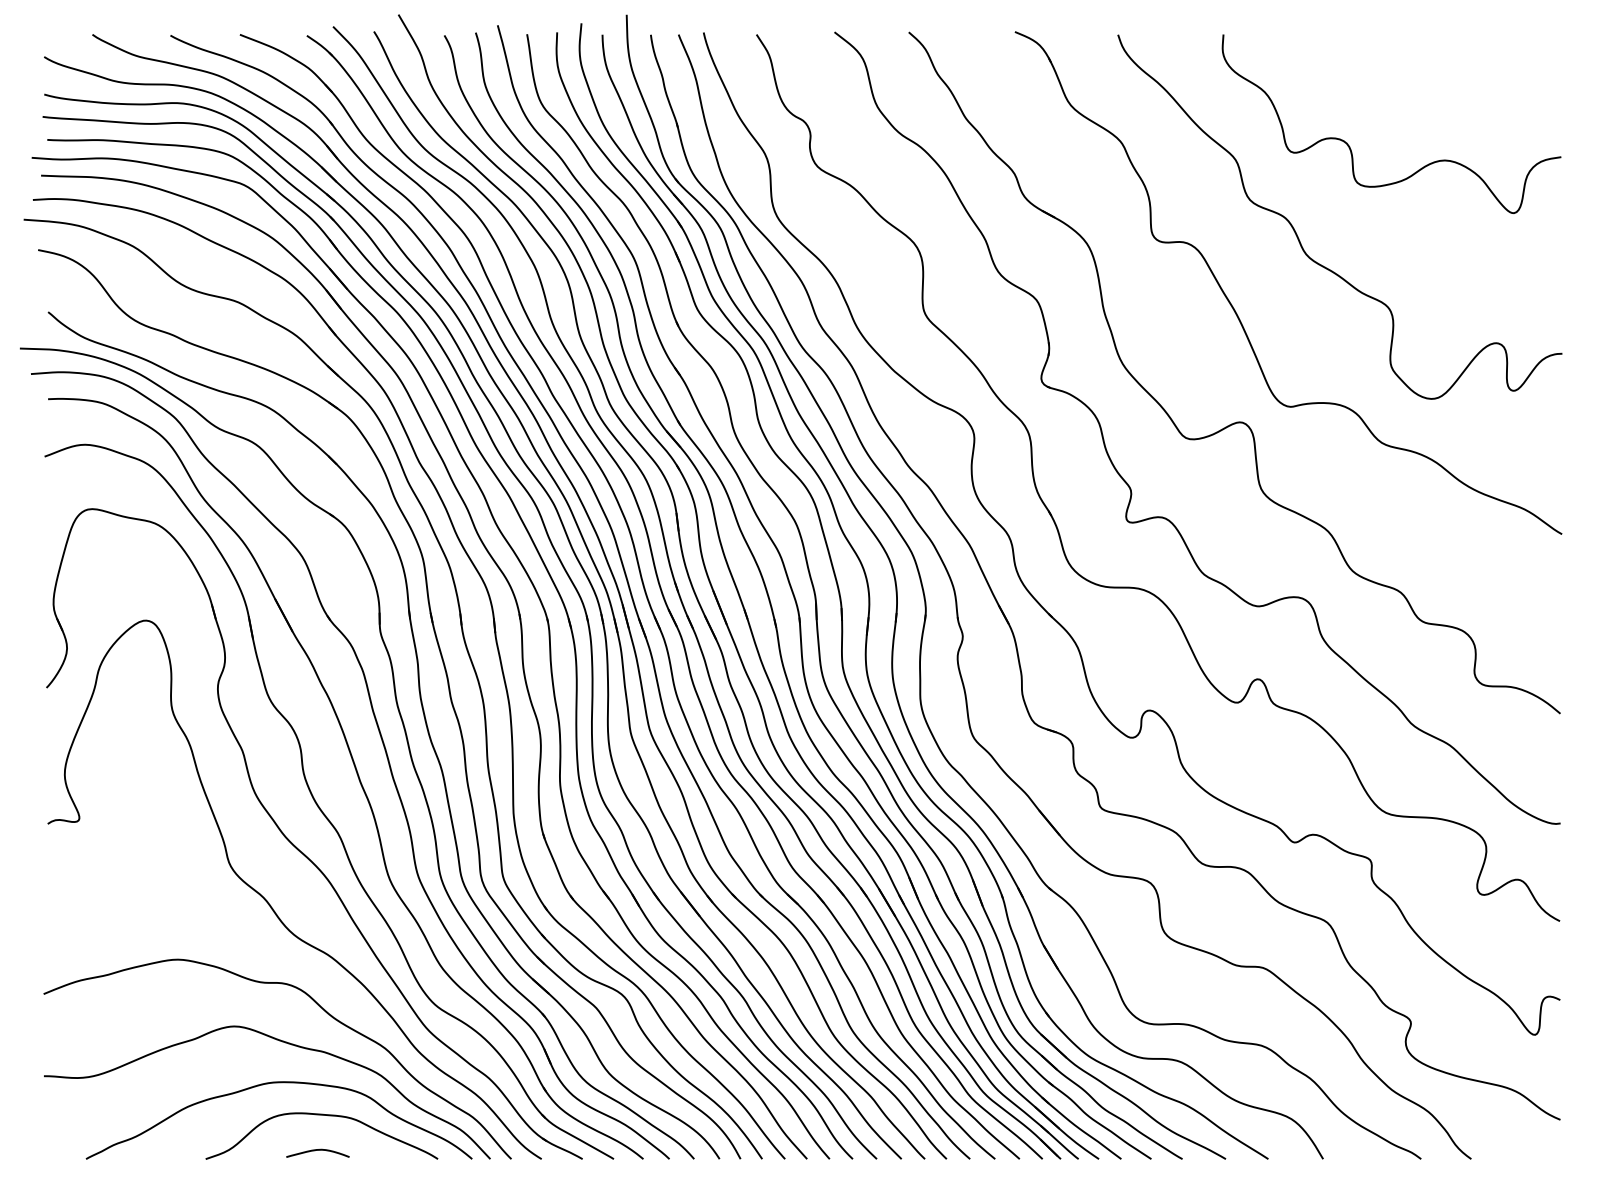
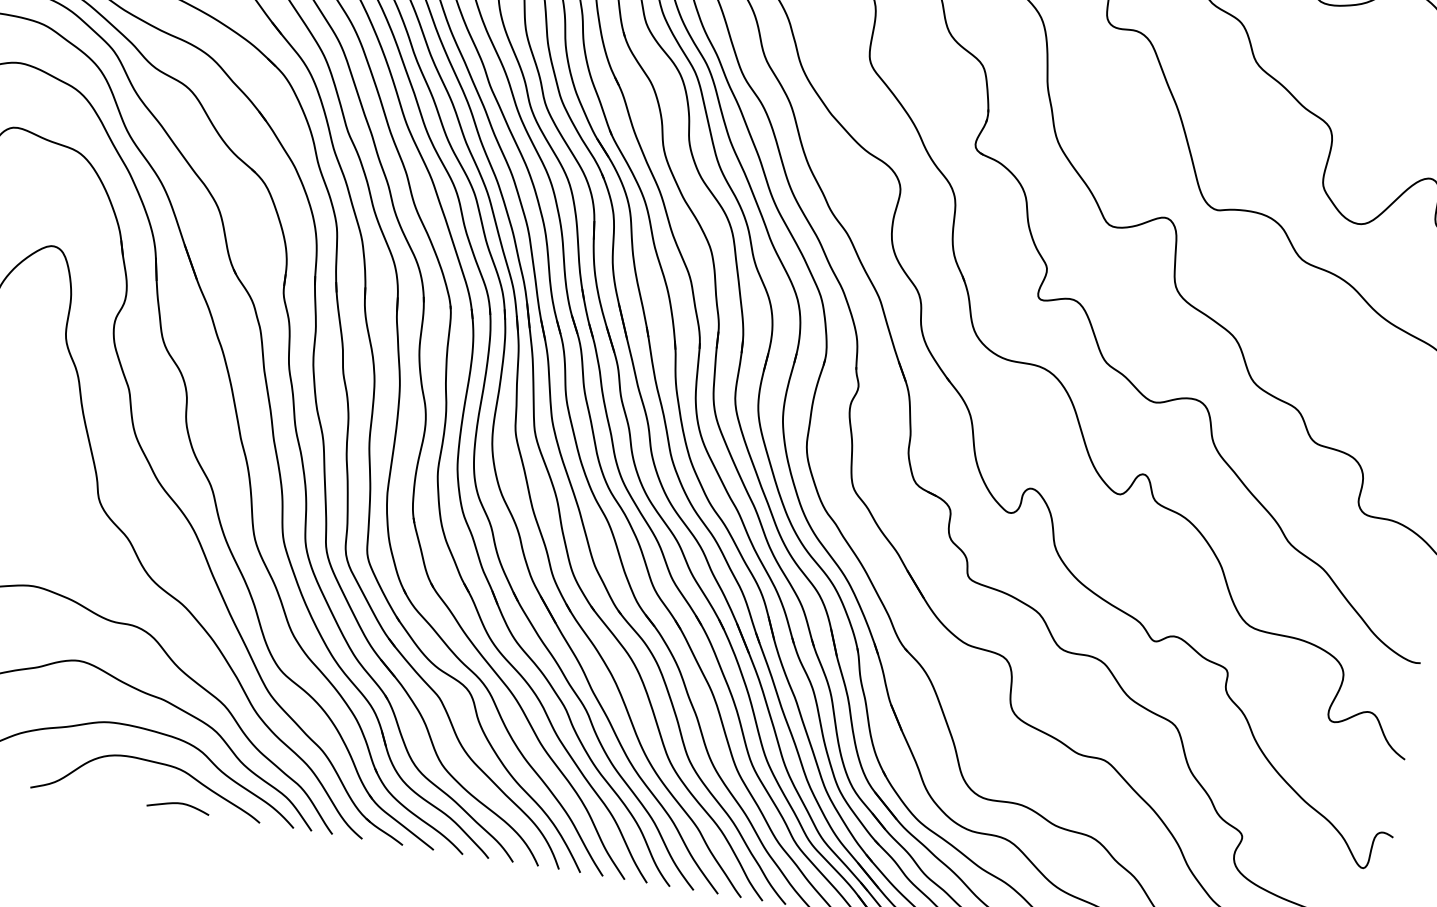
curve: (317, 1150) -> (178, 803), moved

